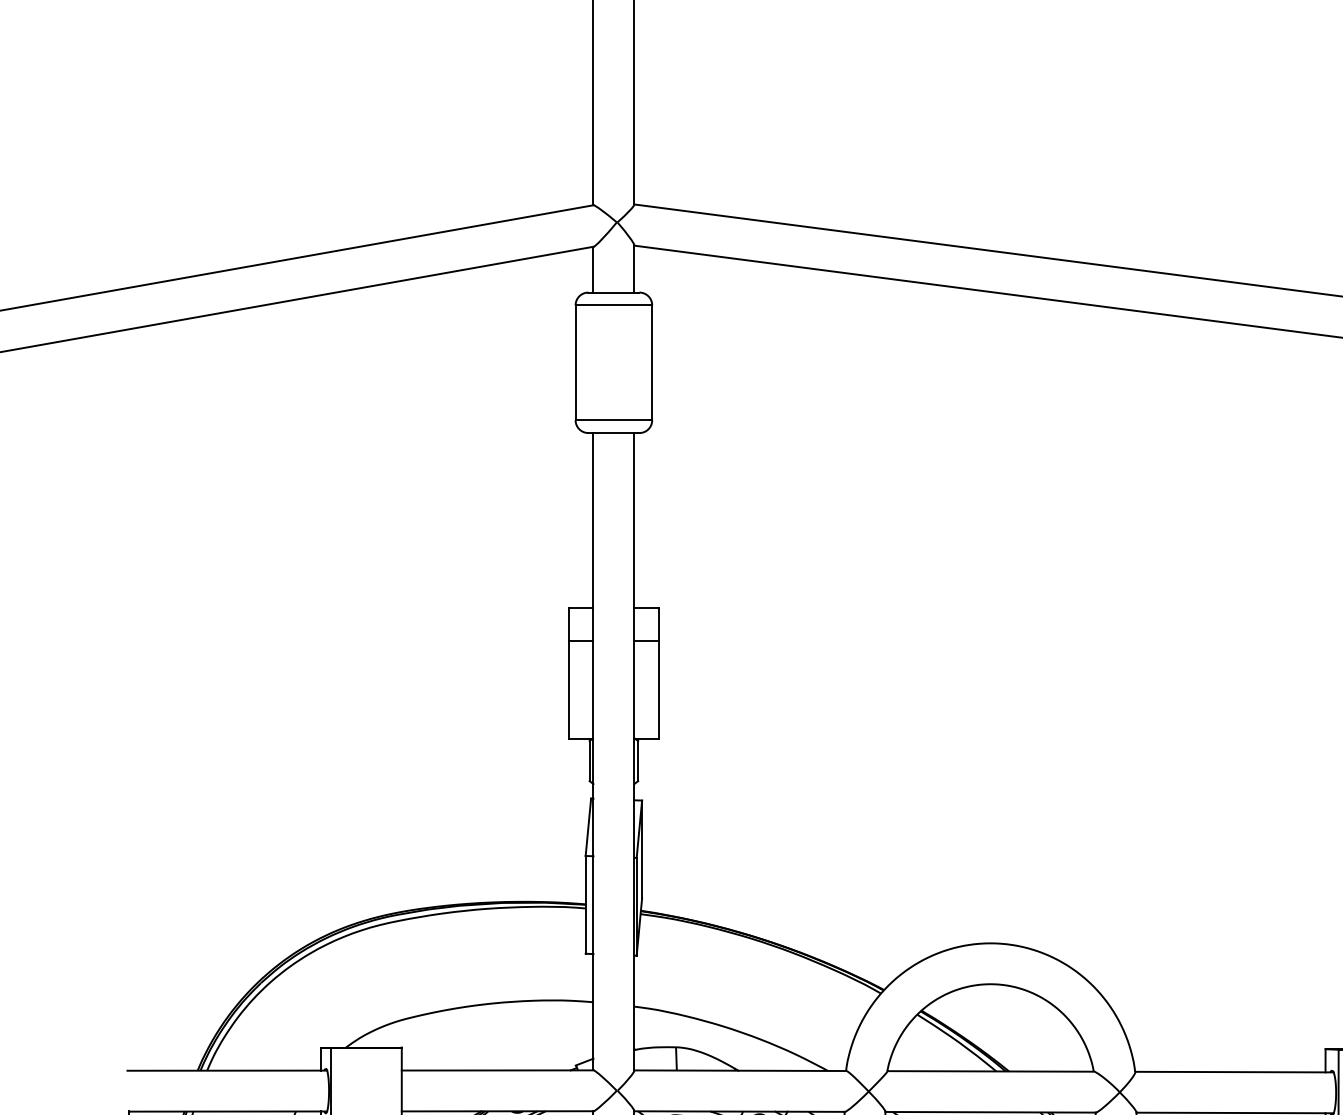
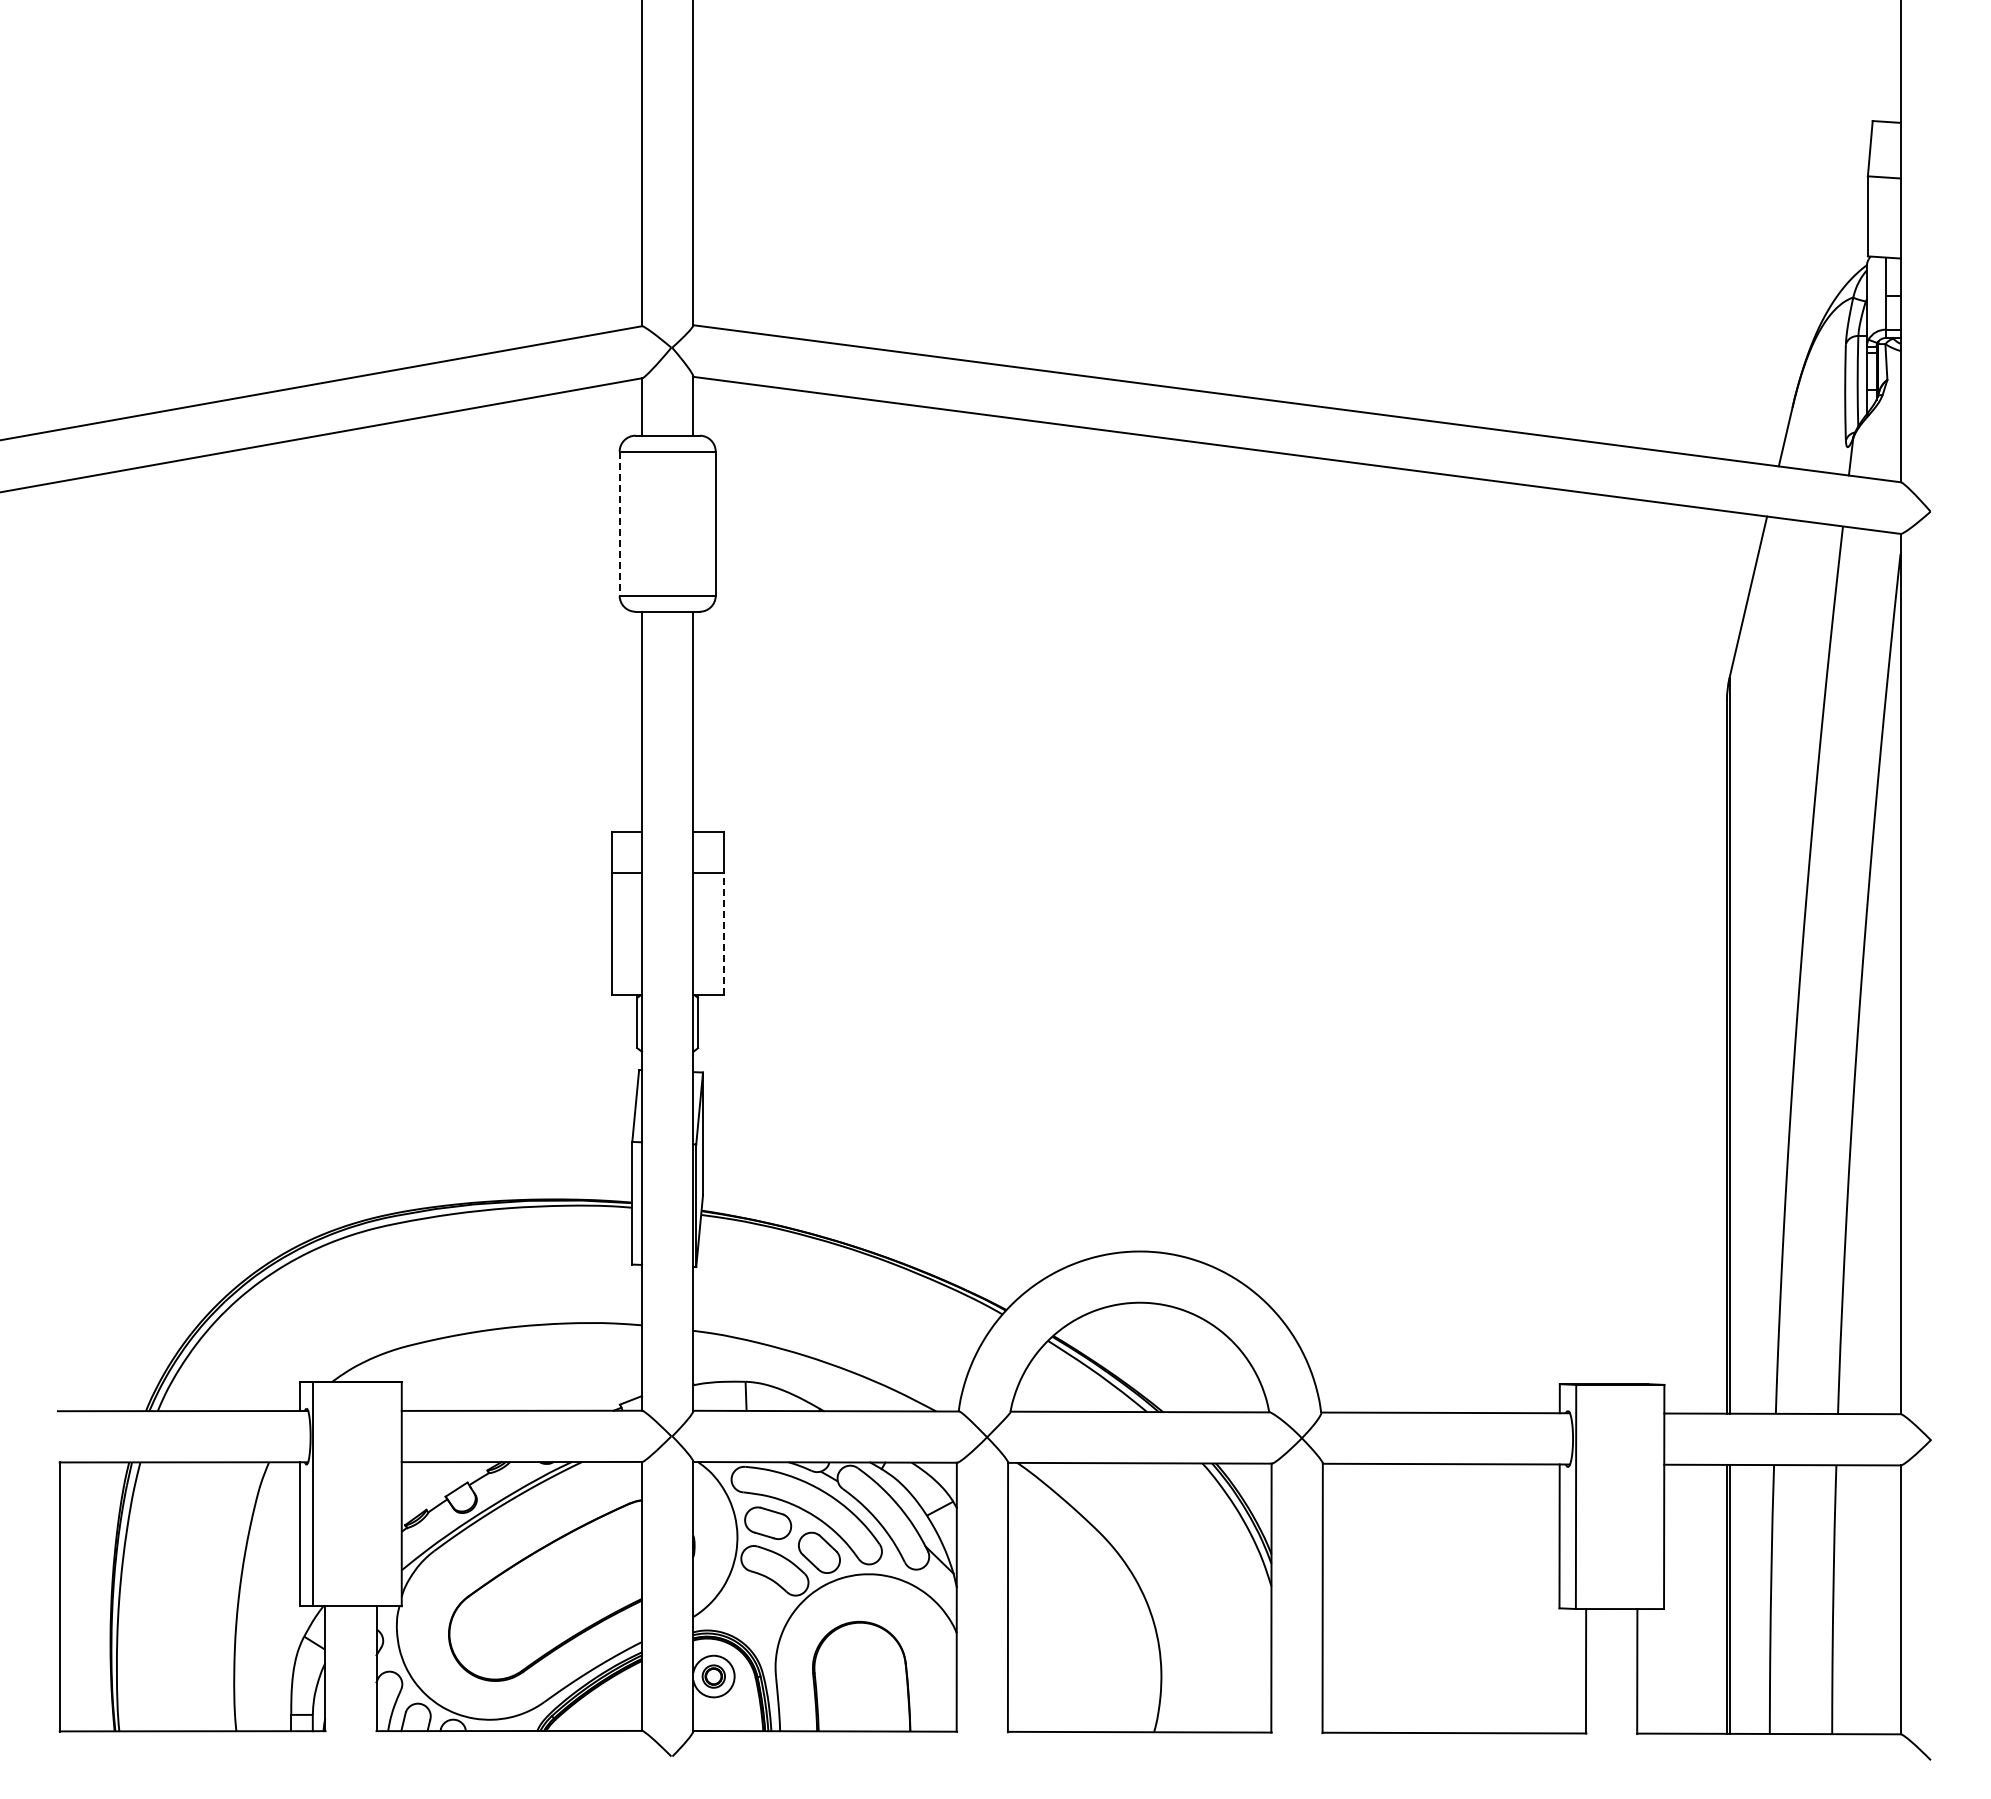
line: (575, 363) -> (619, 524), solid -> dashed
line: (658, 689) -> (723, 933), solid -> dashed

